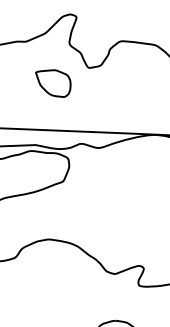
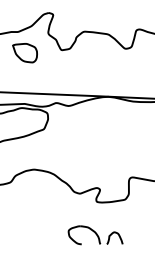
part: (52, 84) -> (24, 53), moved

